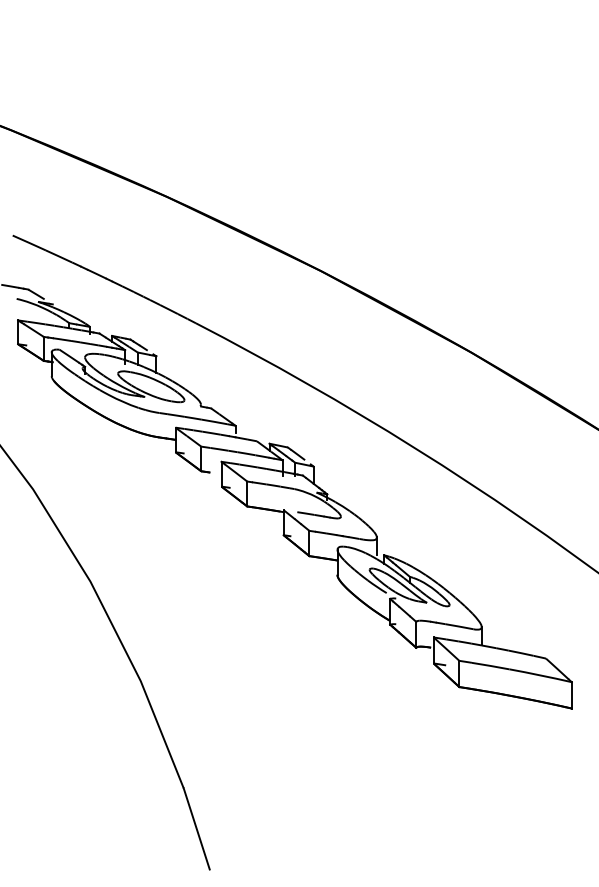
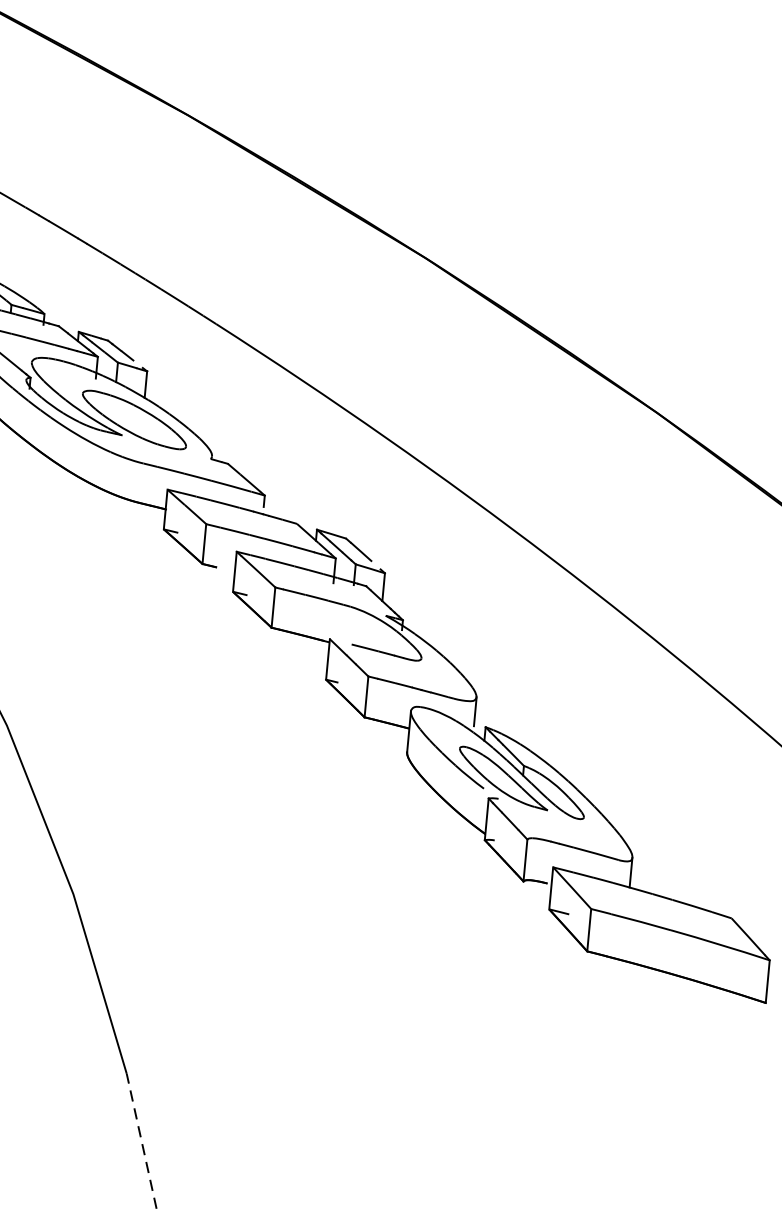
line: (196, 828) -> (141, 1140), solid -> dashed

